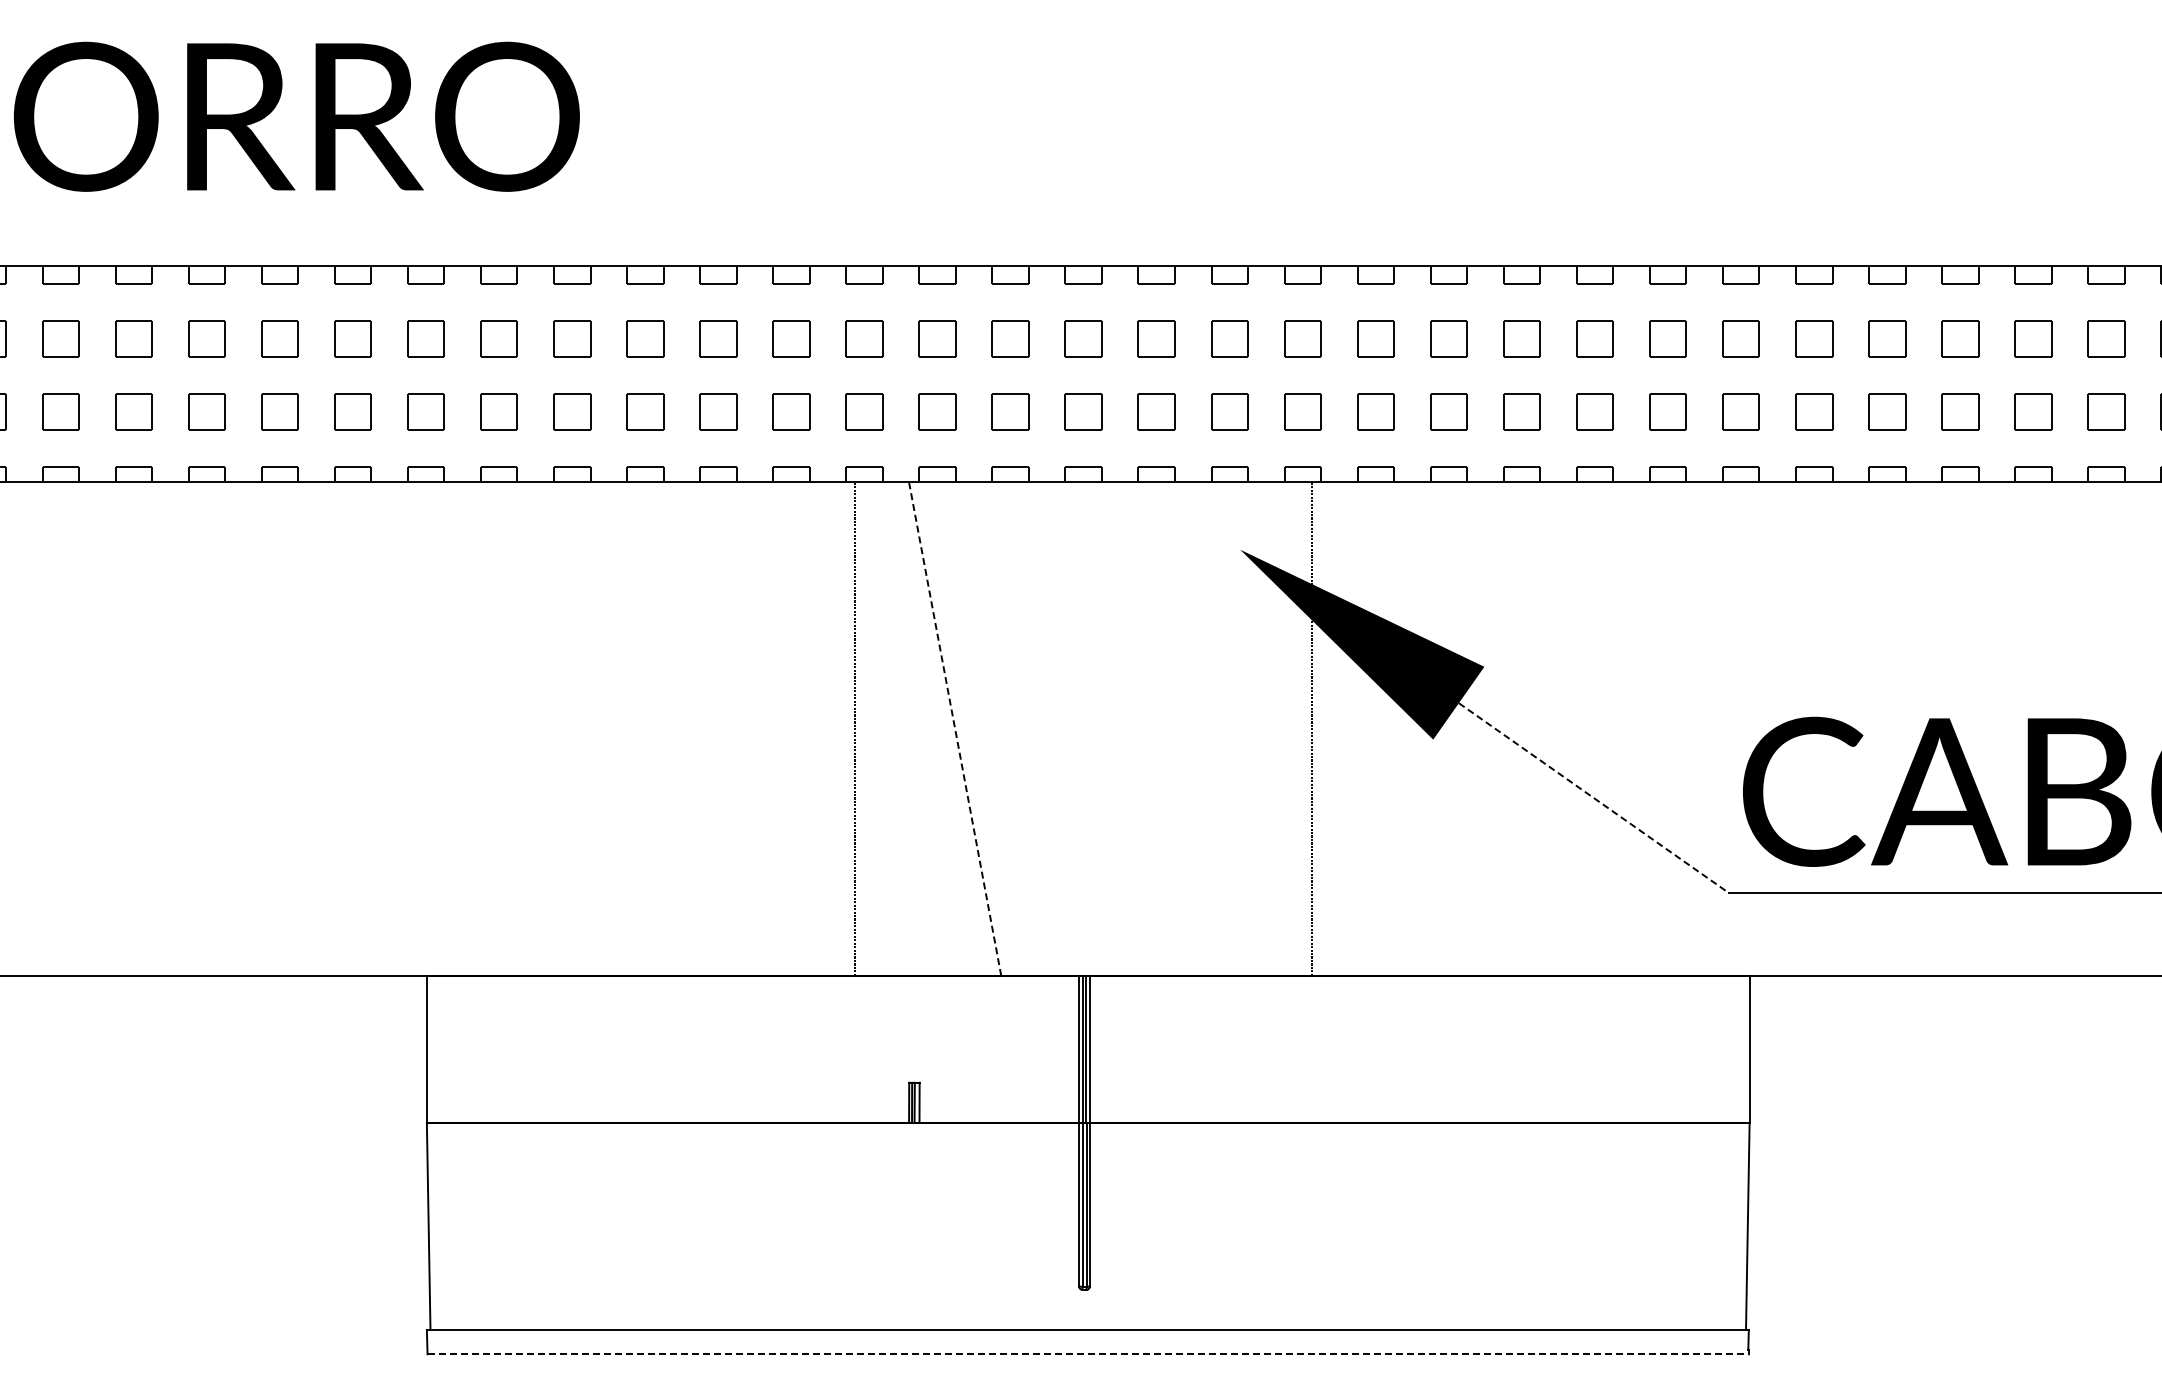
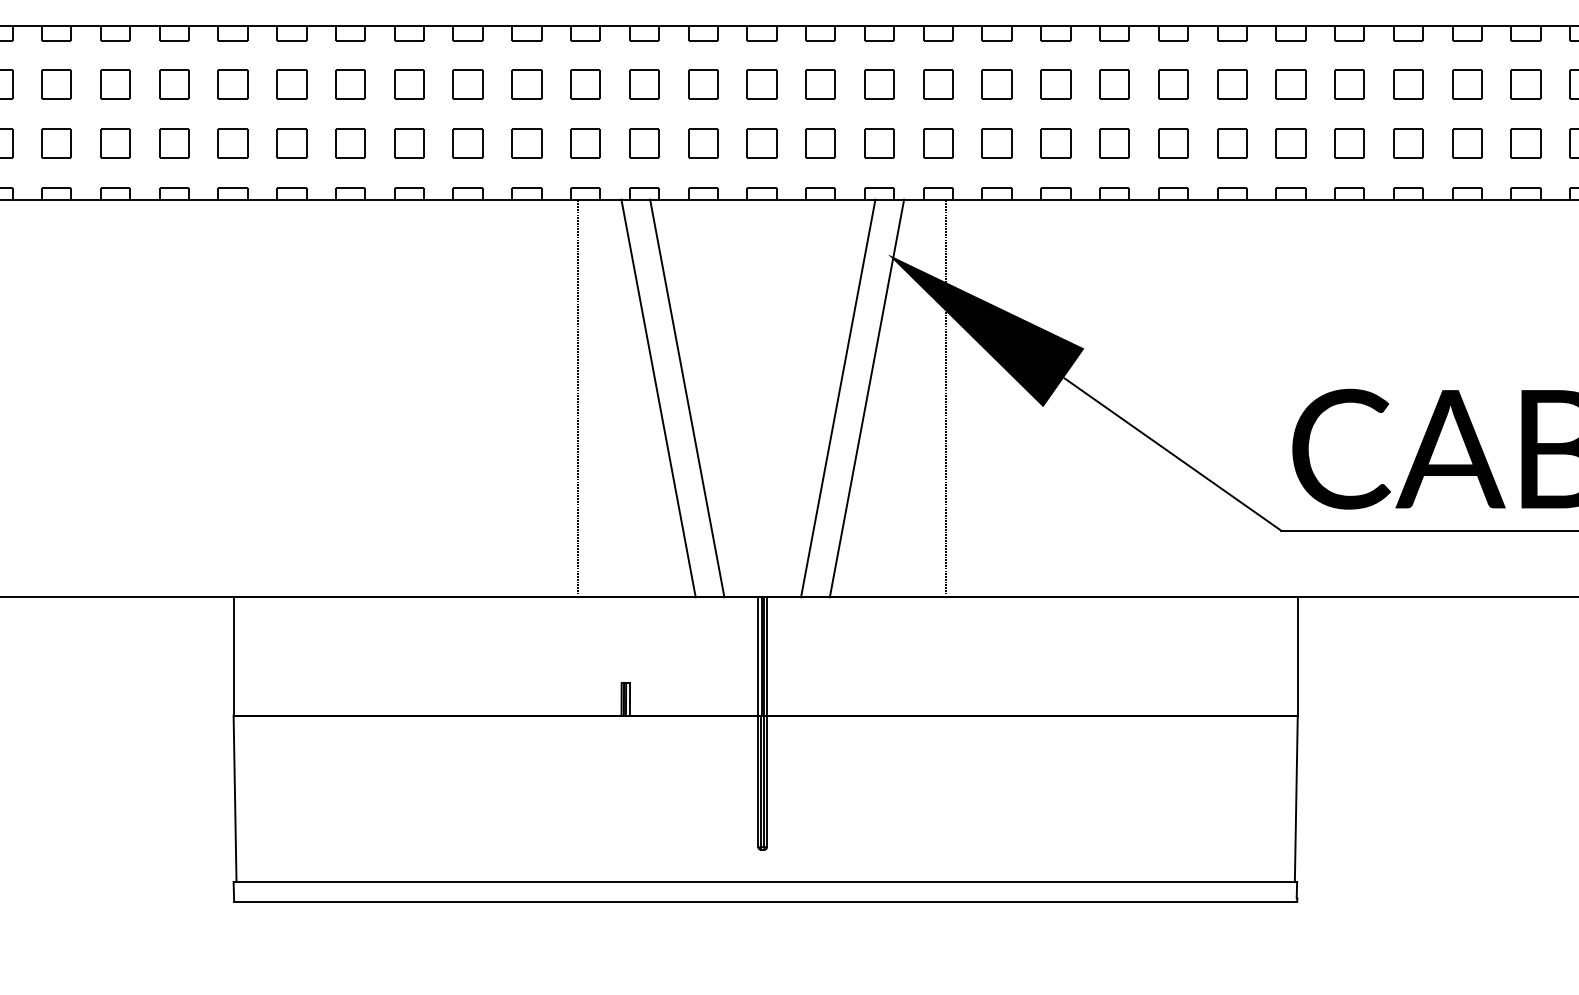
line: (955, 728) -> (658, 398), dashed -> solid
line: (990, 728) -> (687, 398), added
line: (1178, 728) -> (838, 398), added
line: (1214, 728) -> (867, 398), added
line: (1593, 798) -> (1172, 454), dashed -> solid
line: (1088, 1354) -> (765, 901), dashed -> solid

